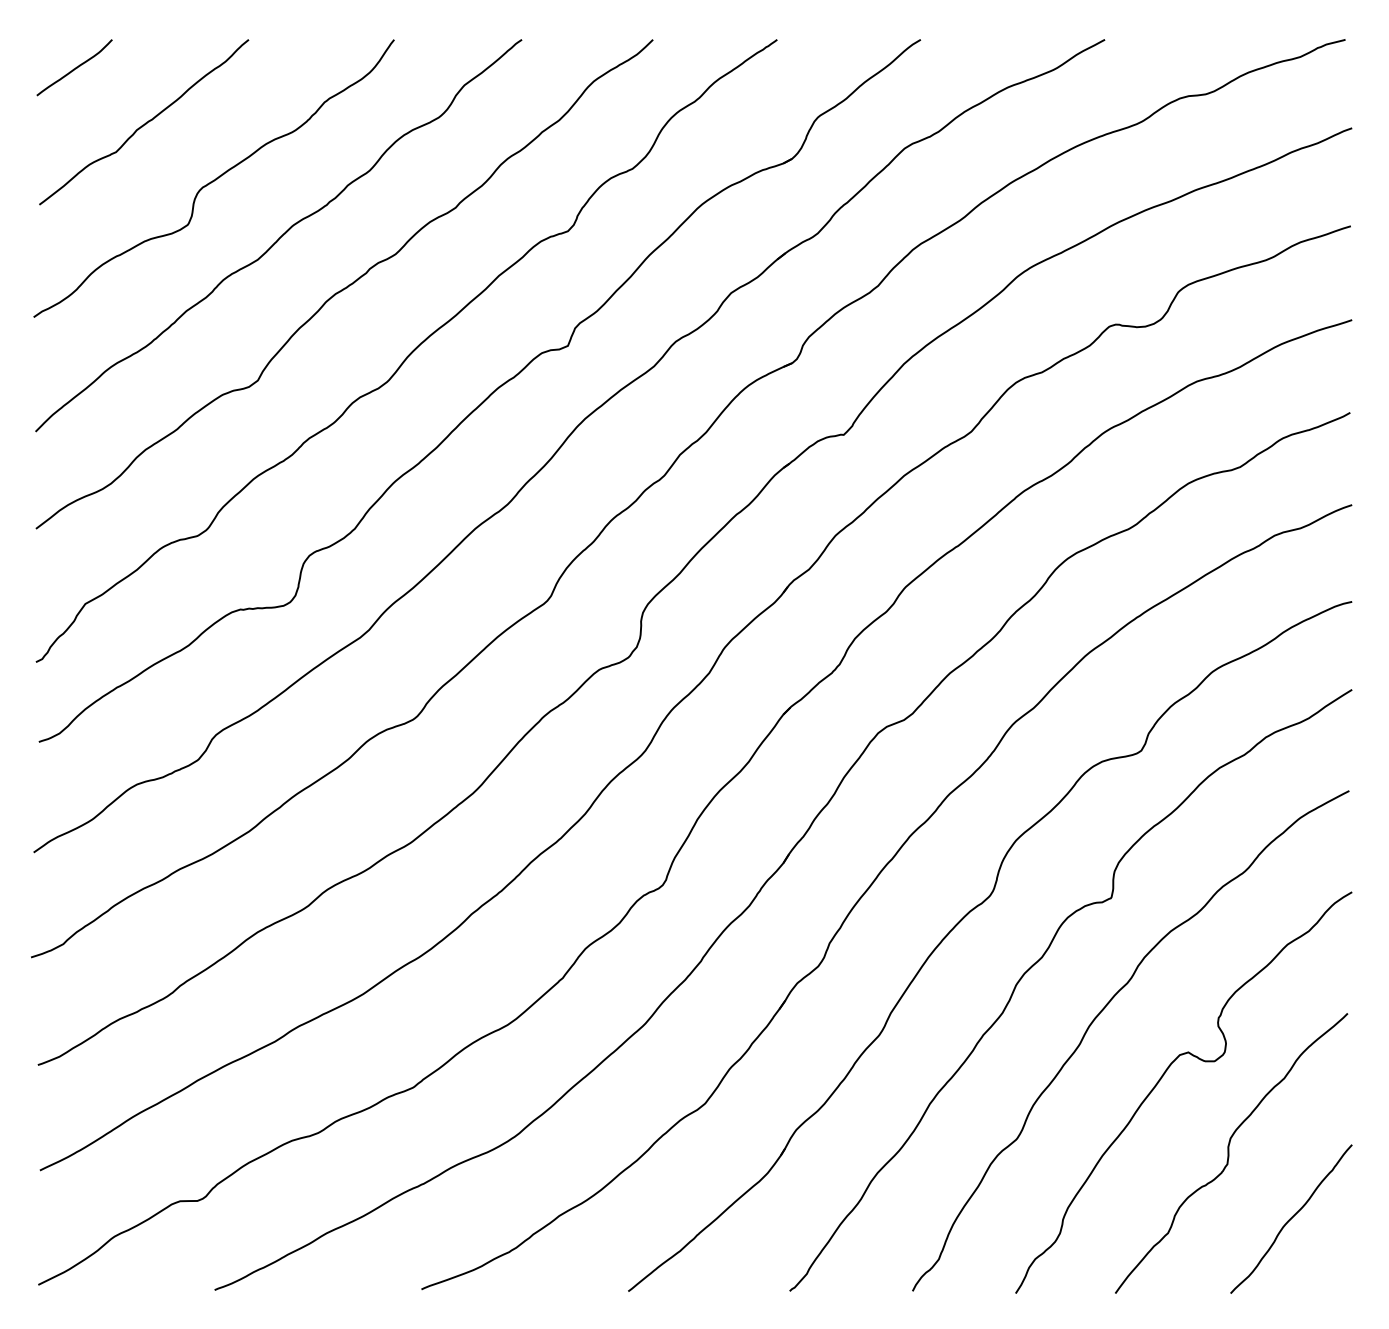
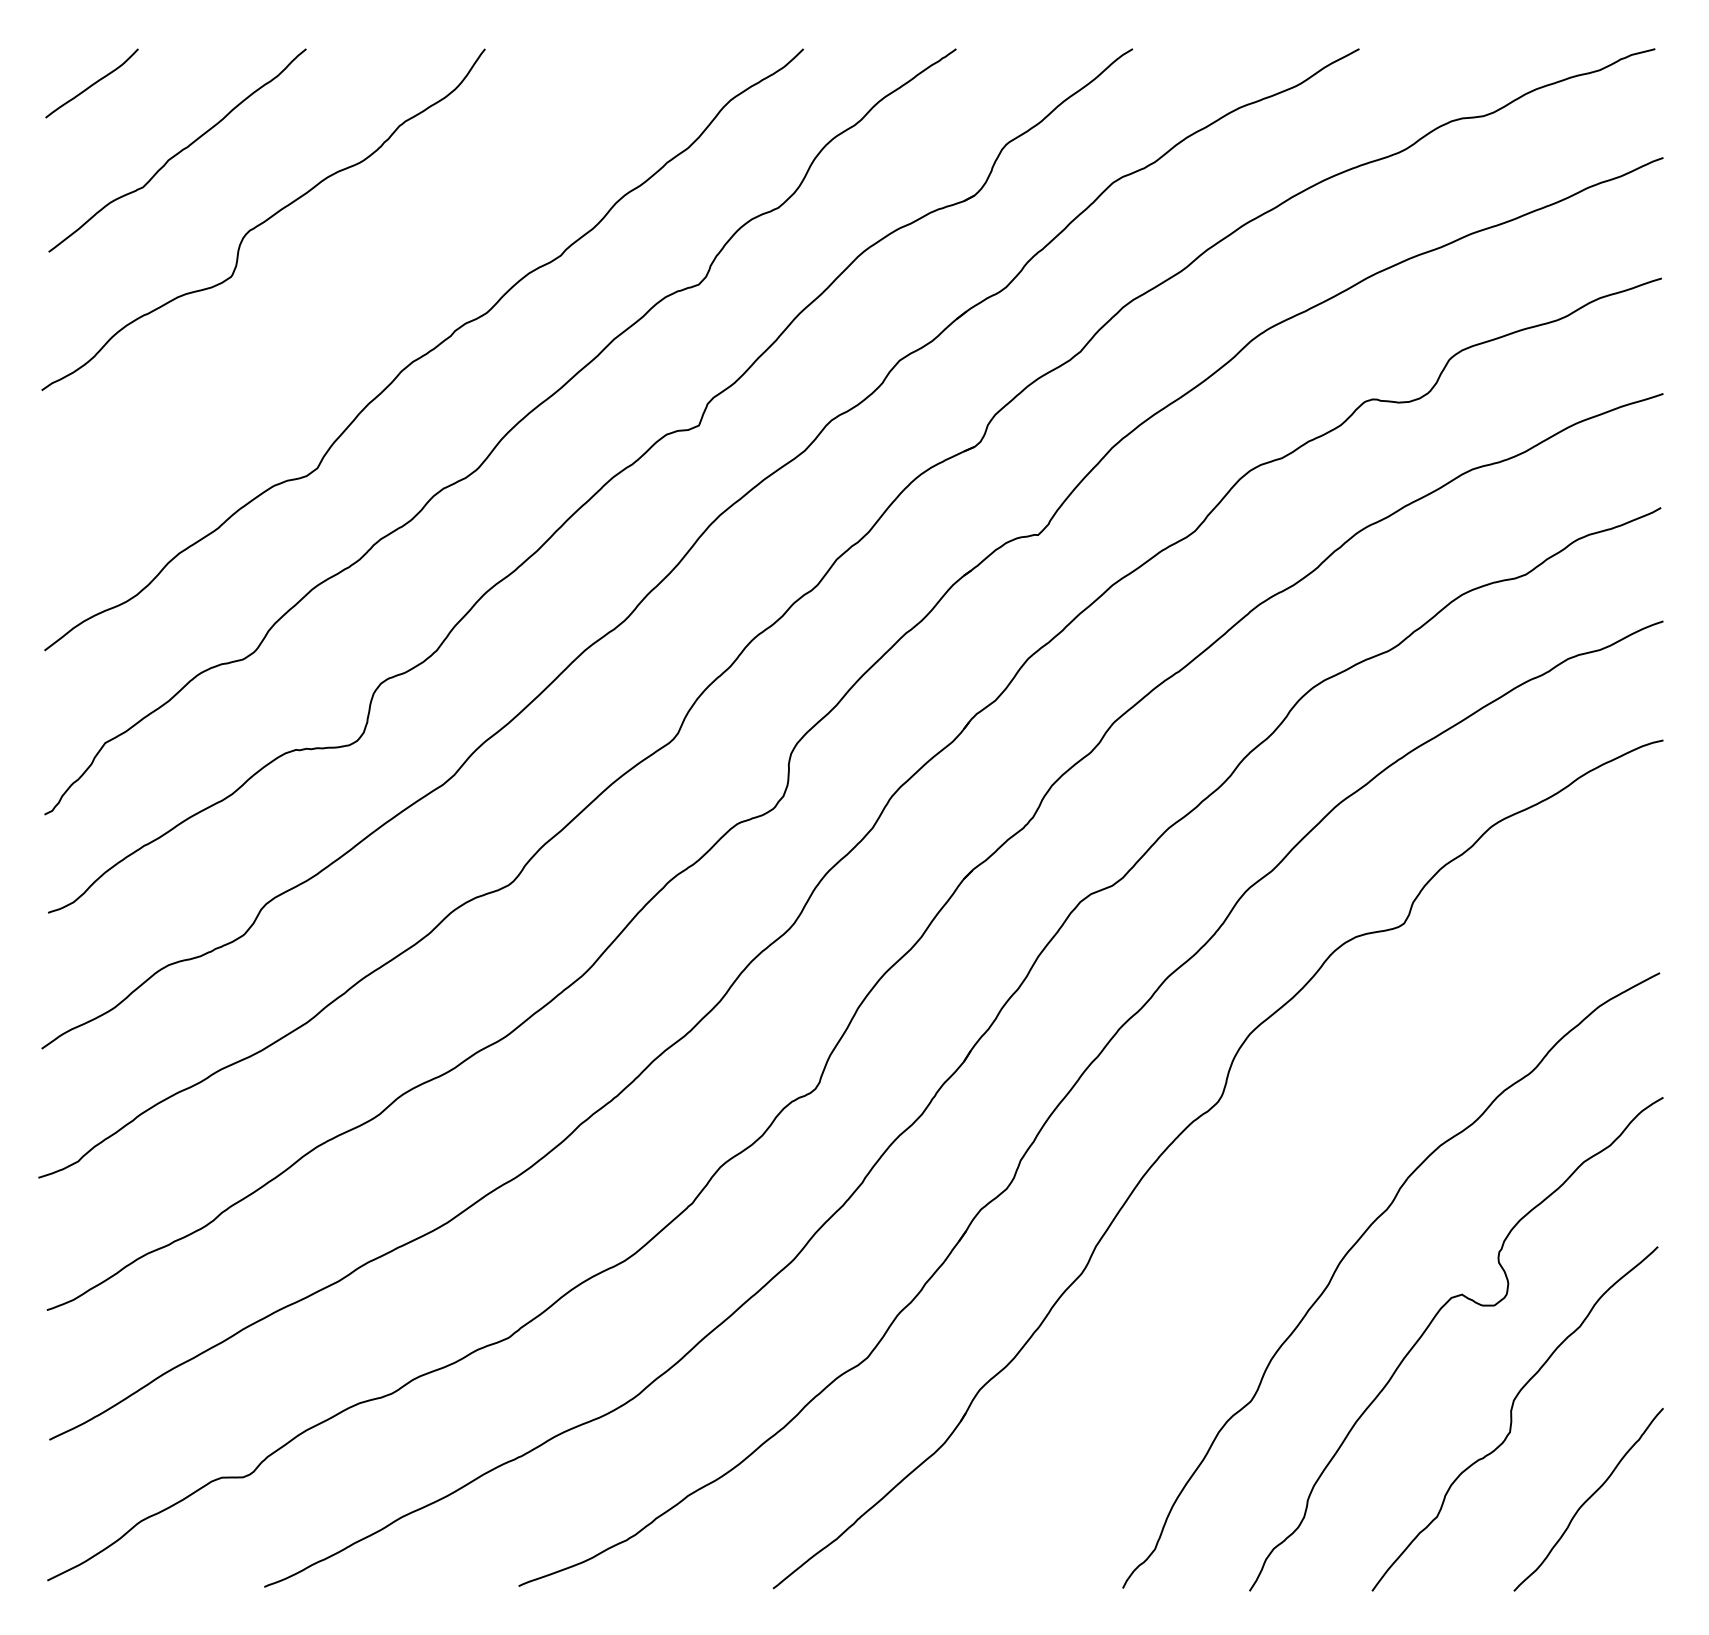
curve: (279, 236) -> (344, 291), removed
curve: (1040, 959) -> (1280, 1180), removed

